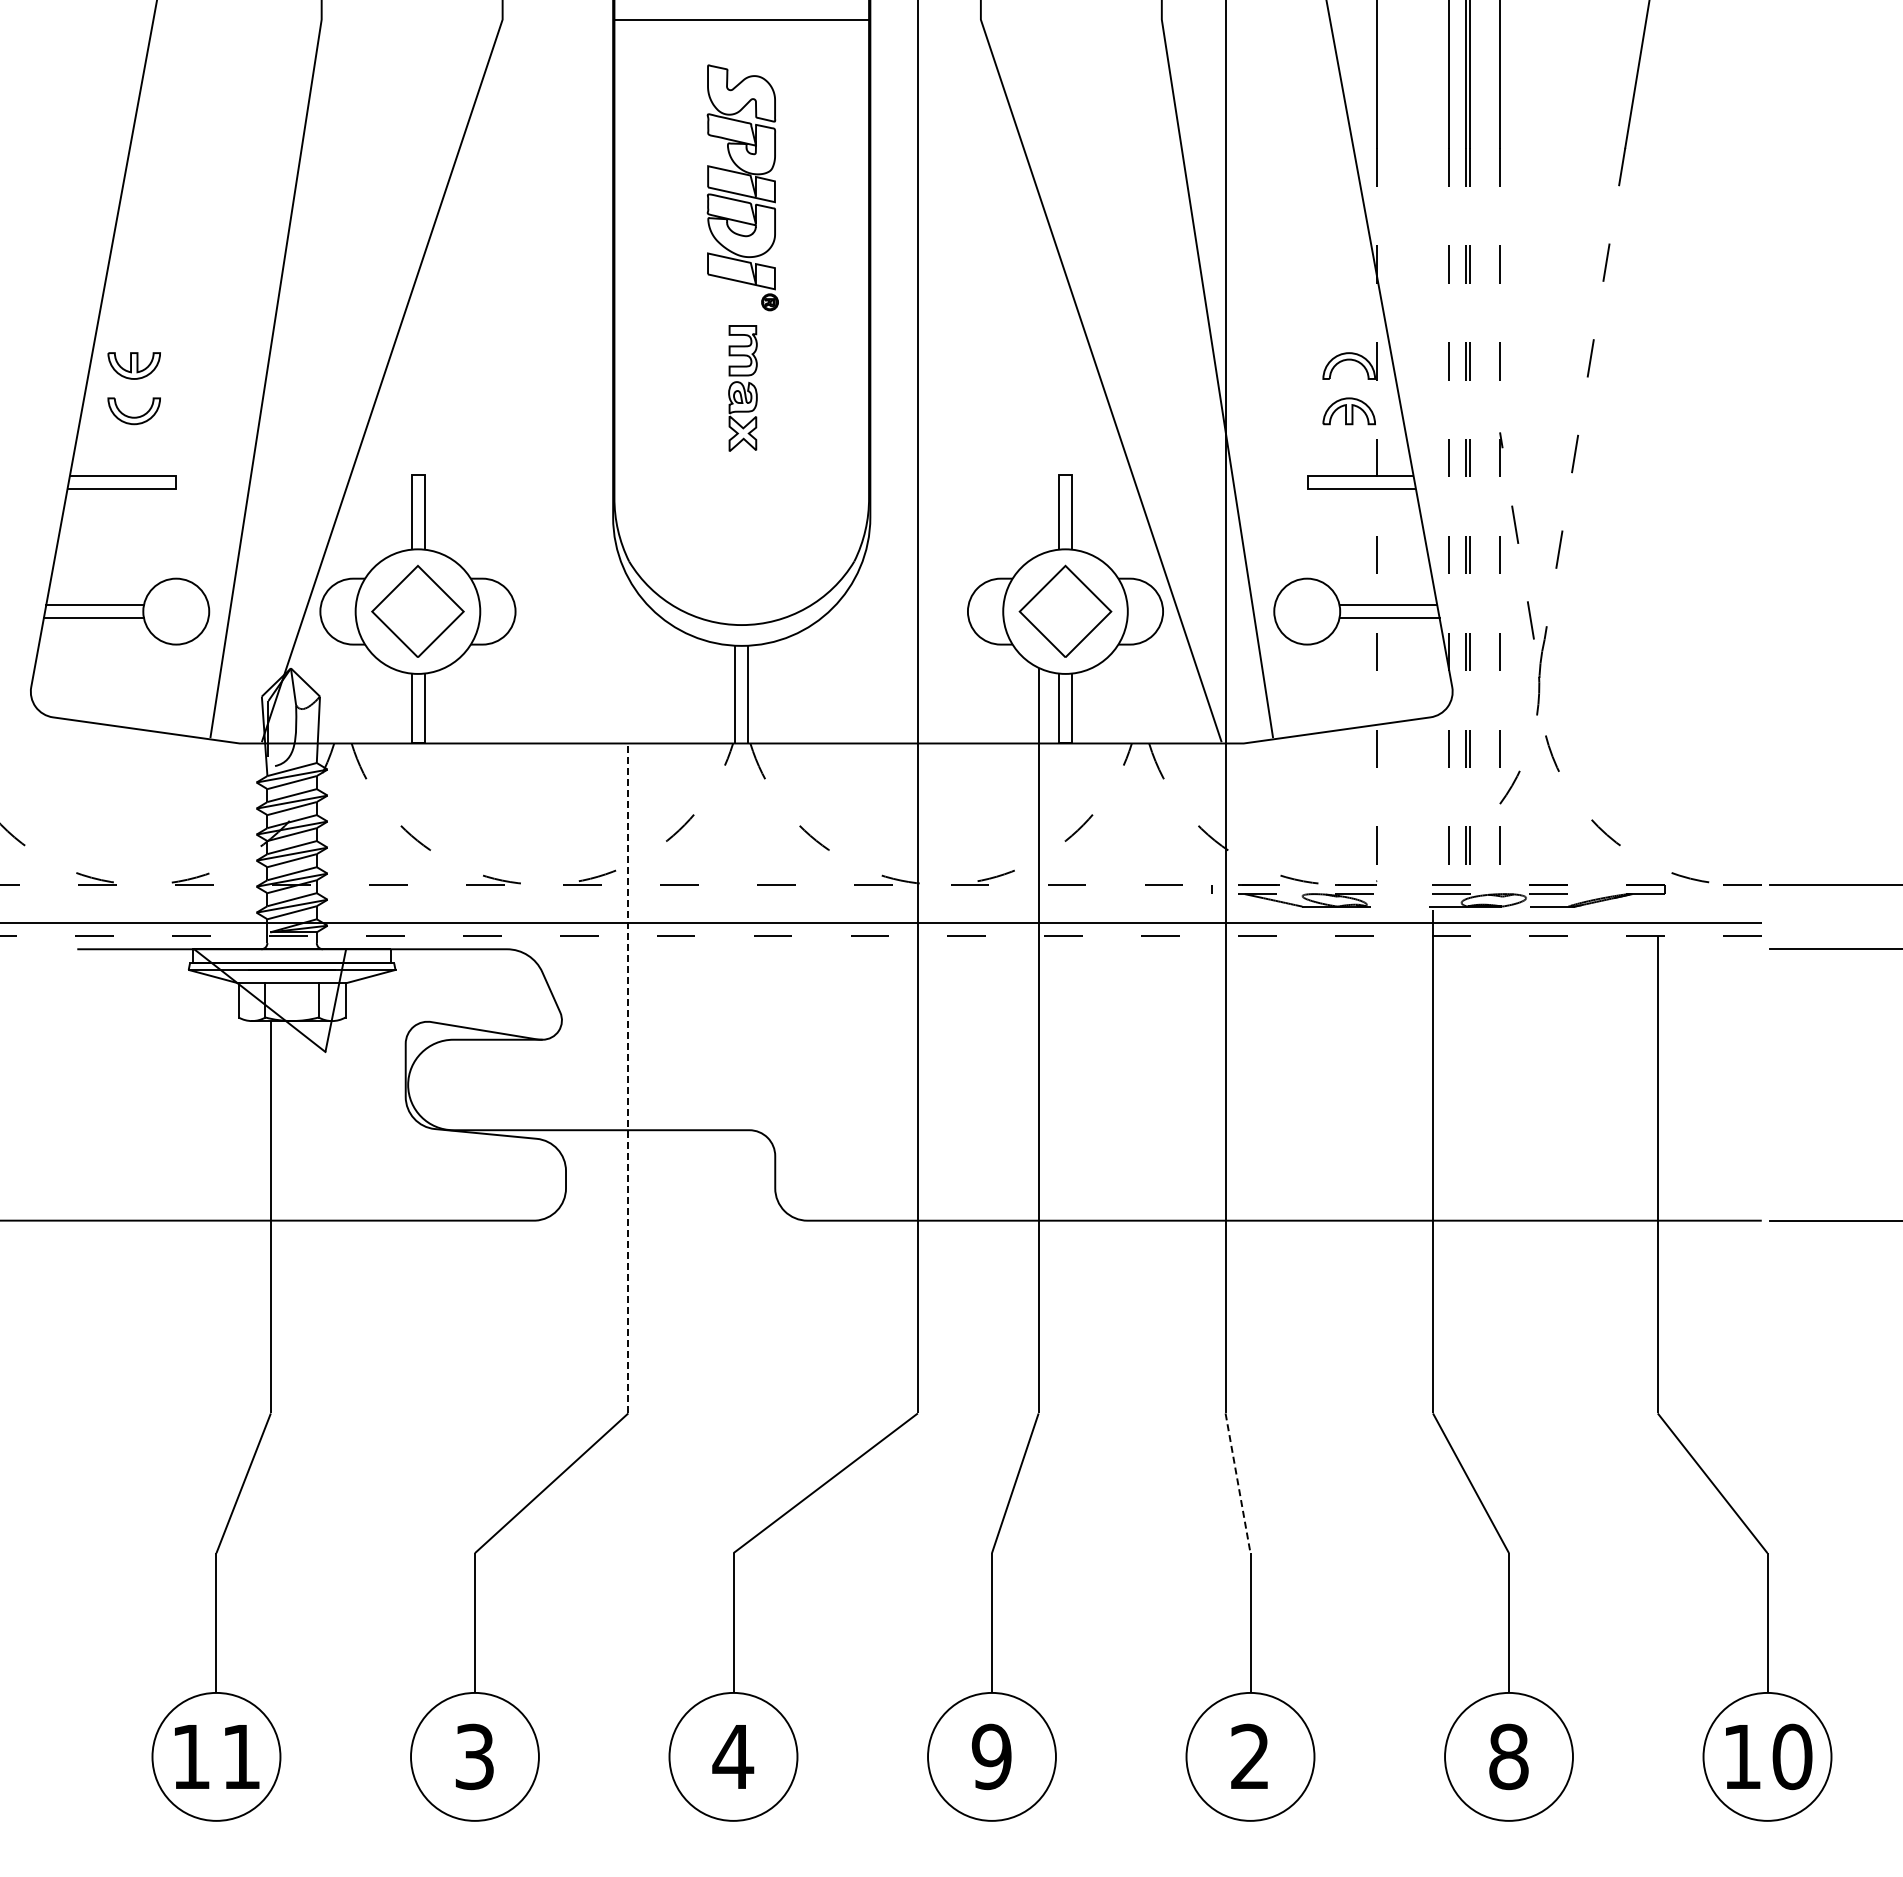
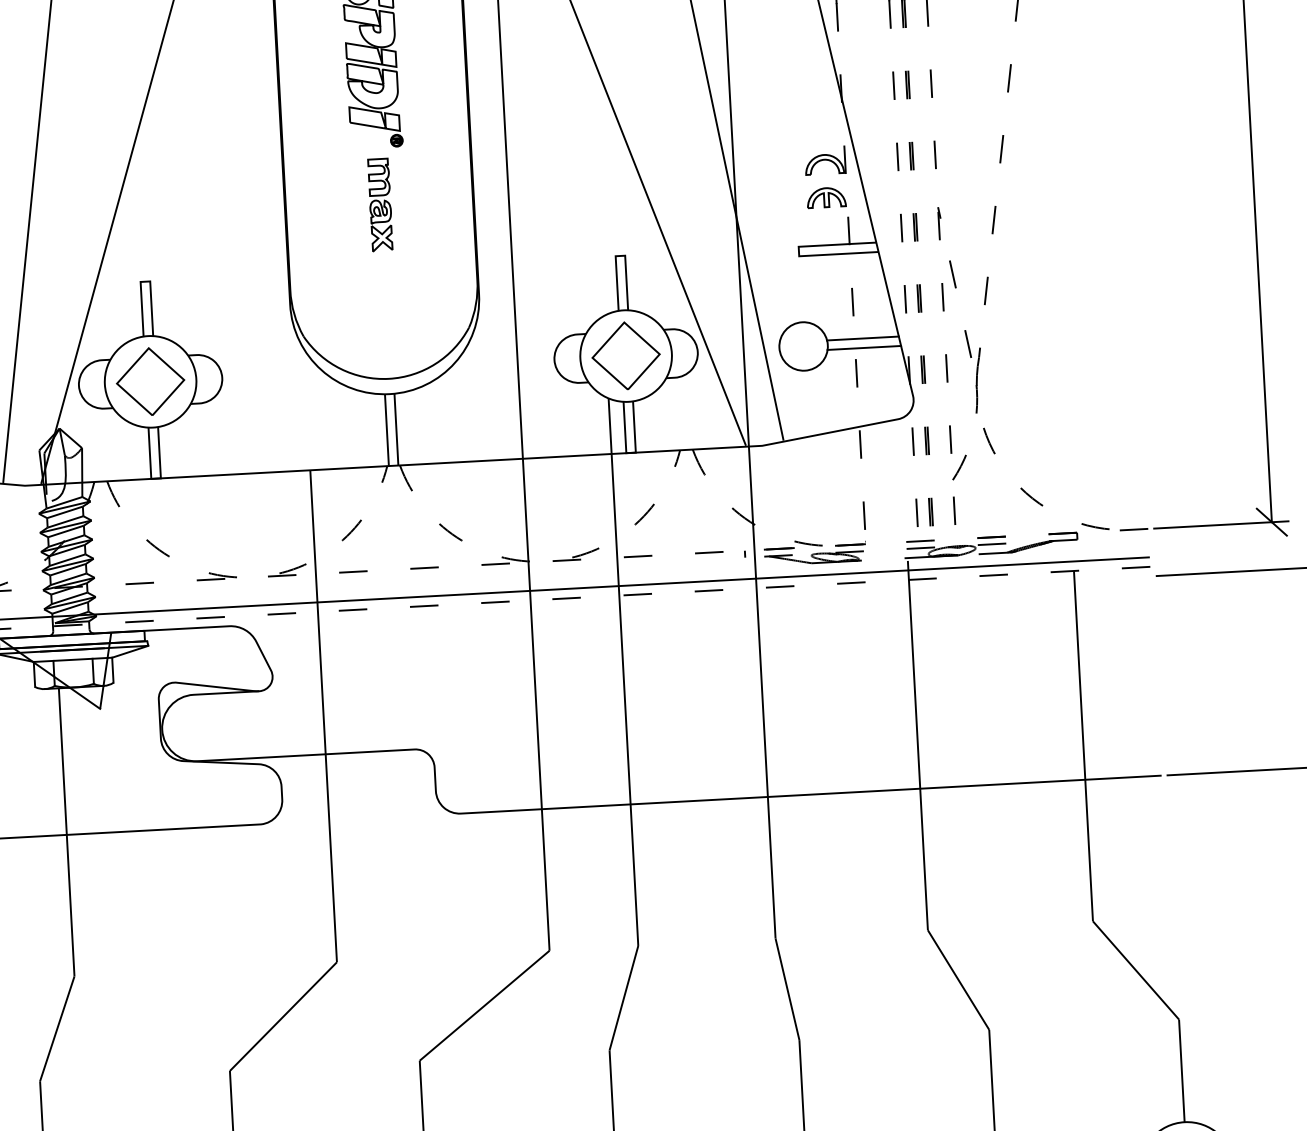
line: (628, 1078) -> (323, 716), dashed -> solid
line: (1238, 1483) -> (787, 989), dashed -> solid

